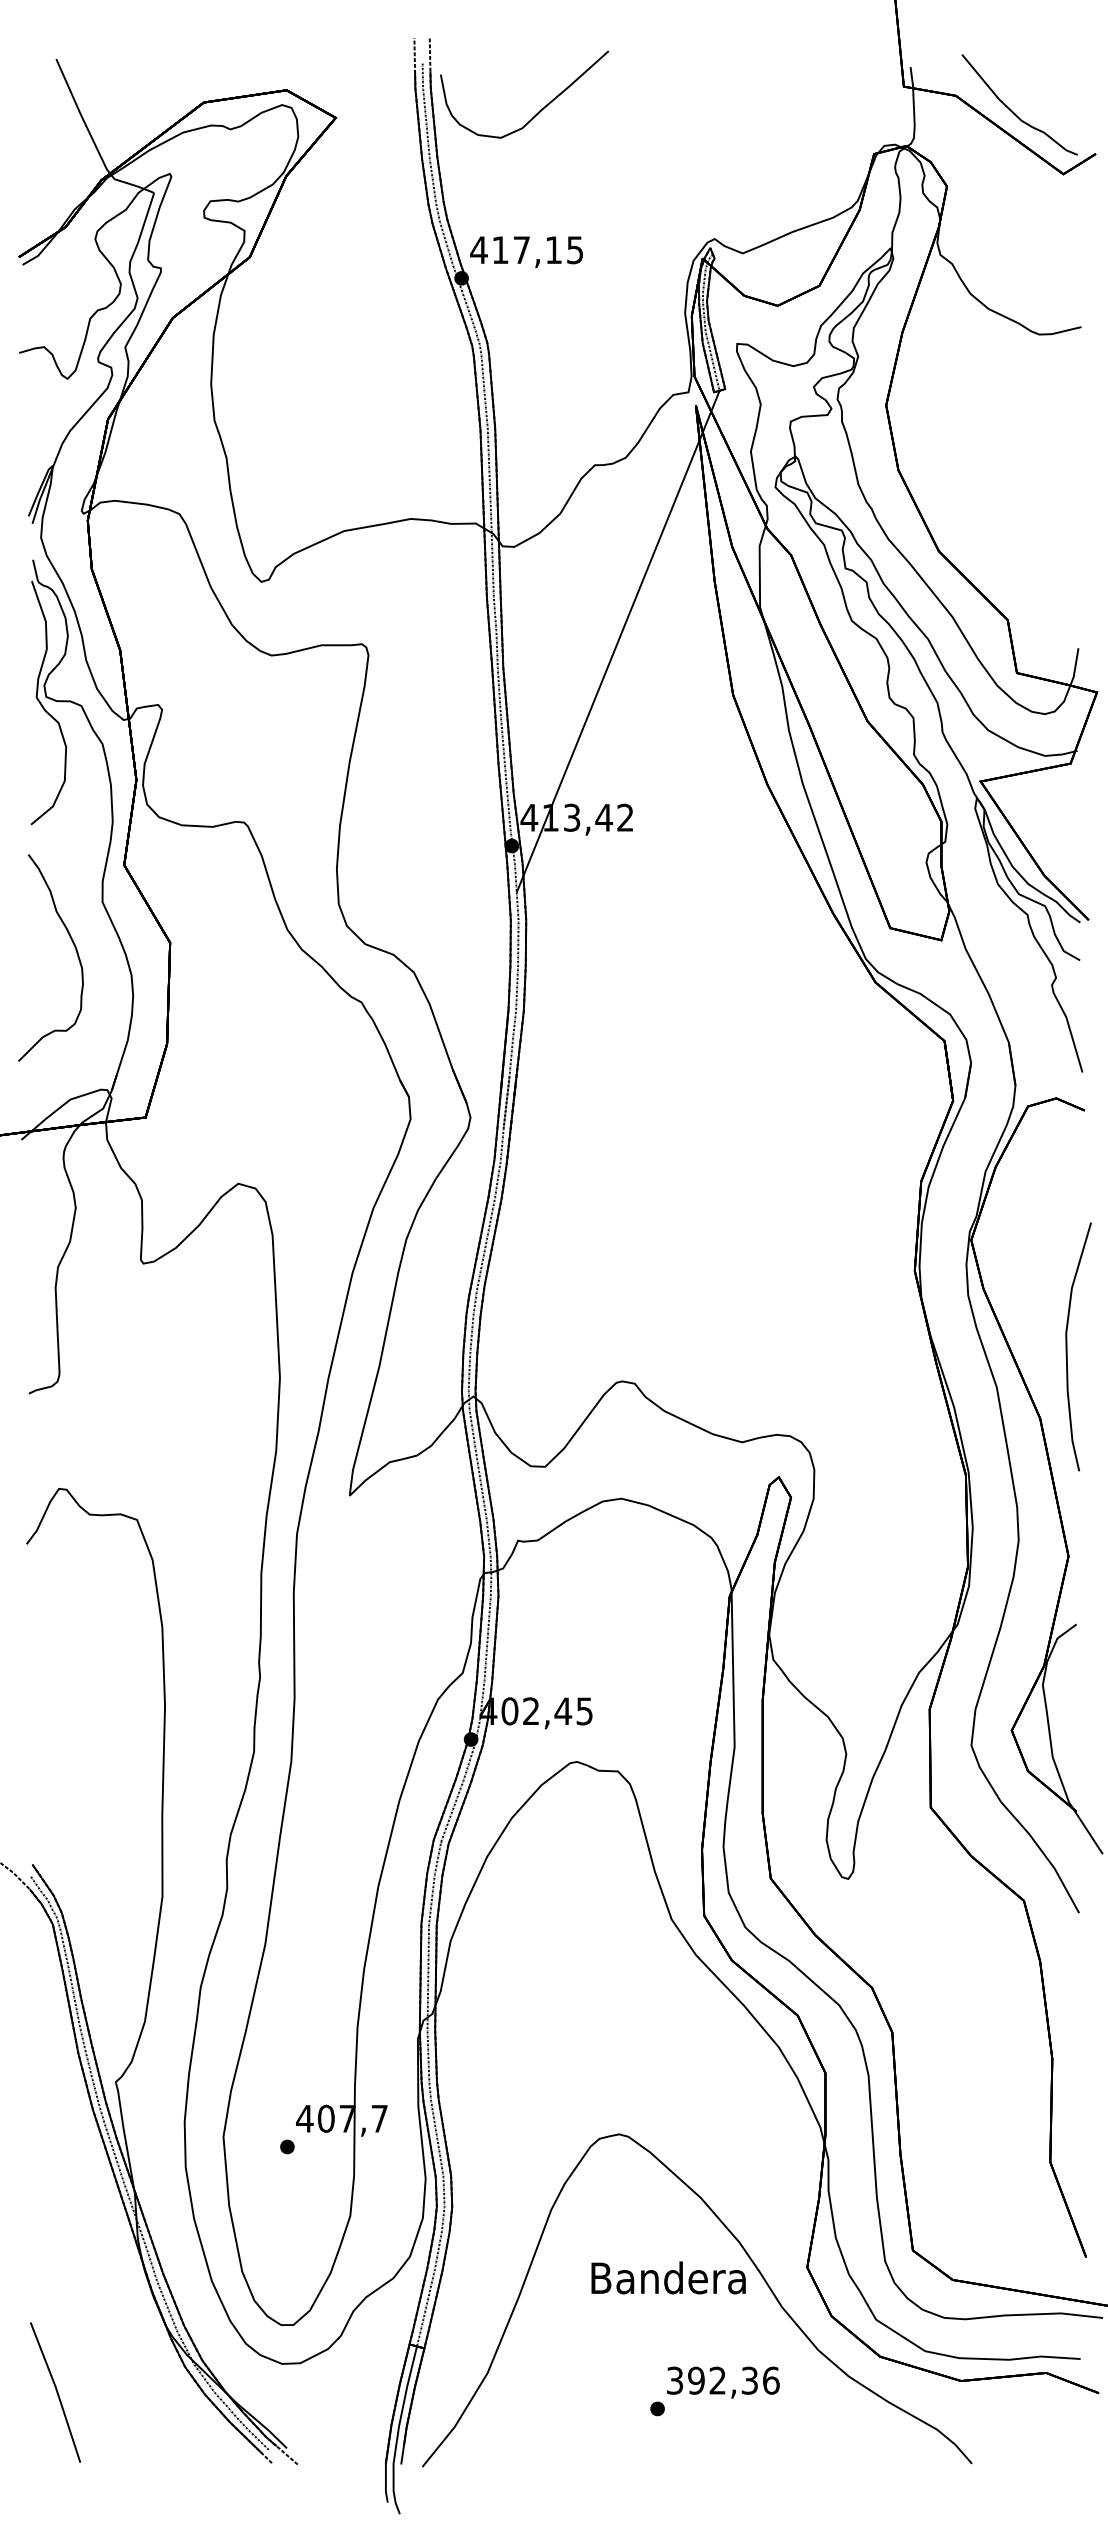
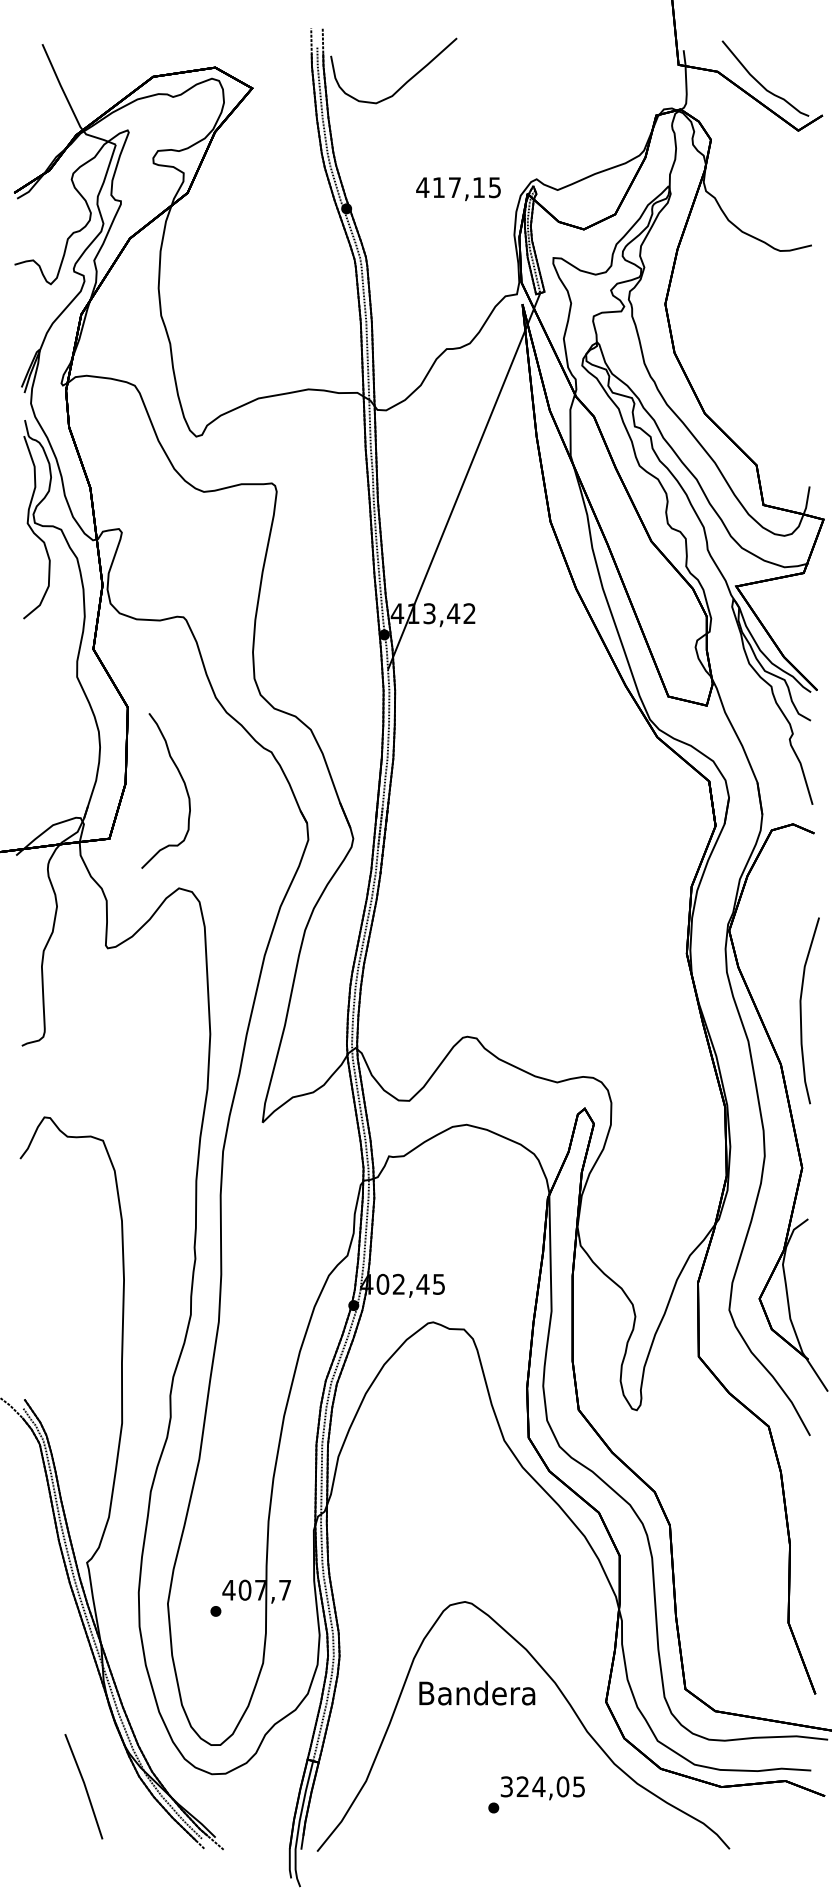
text: (526, 252) -> (458, 189), moved
curve: (73, 945) -> (182, 781), moved
text: (668, 2277) -> (477, 1692), moved
text: (733, 2380) -> (550, 1786), 392,36 -> 324,05
part: (55, 2392) -> (83, 1786), moved

